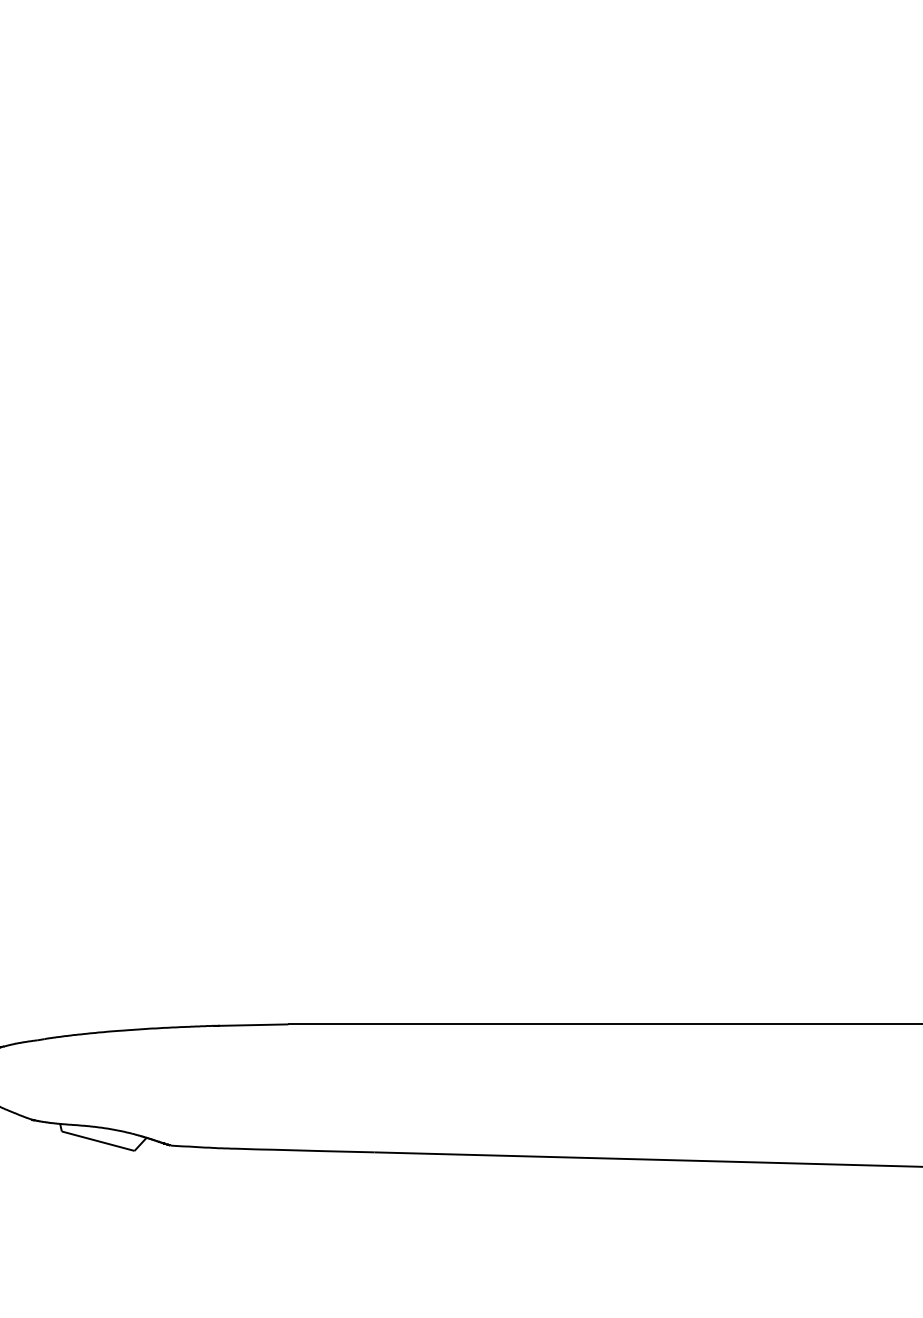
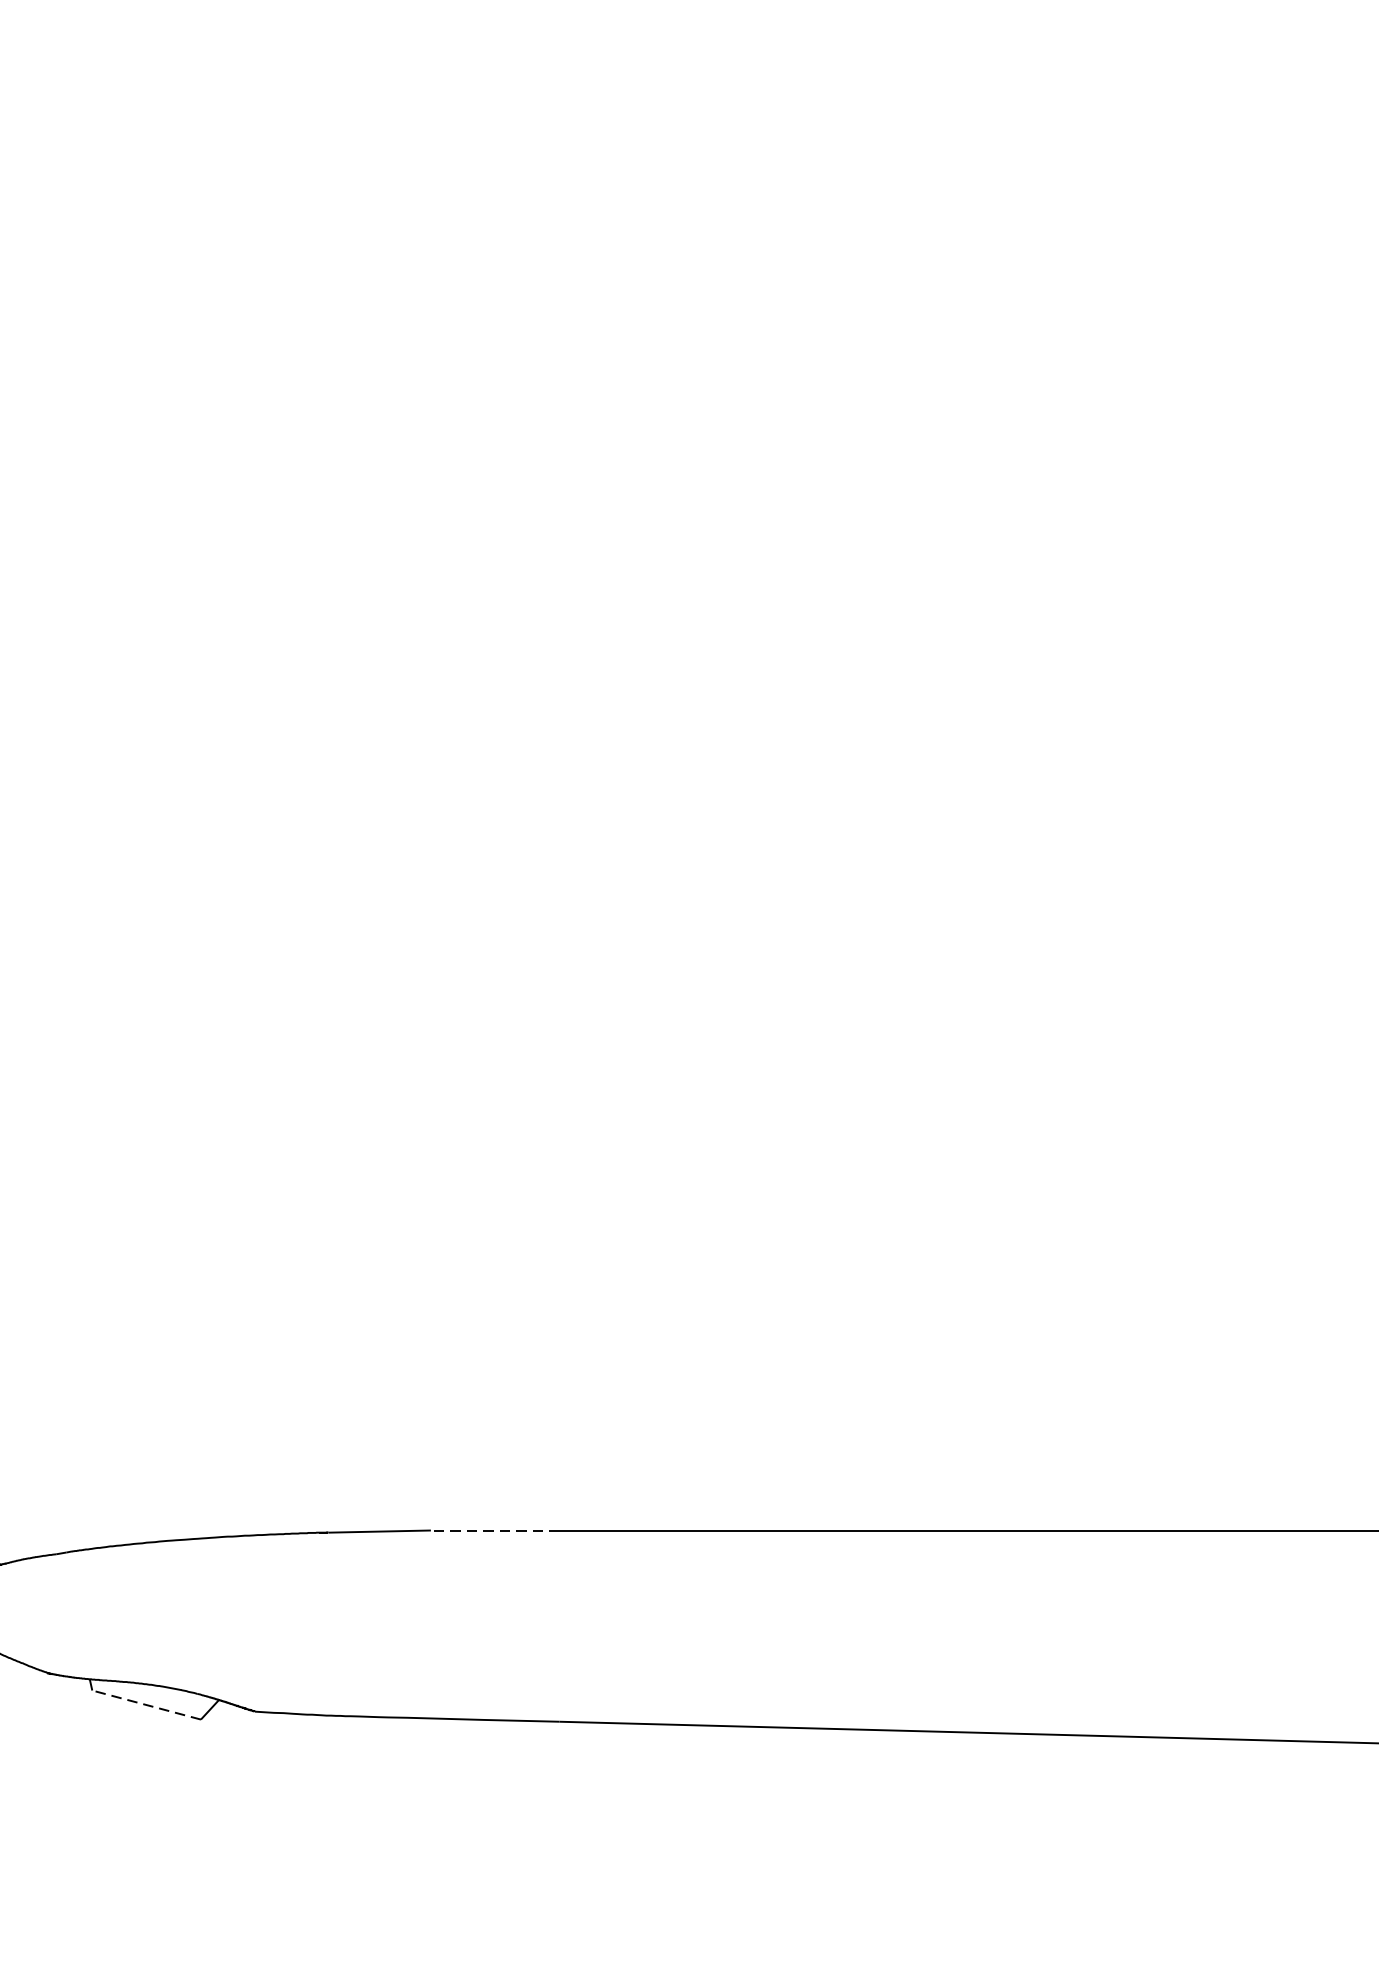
line: (330, 1024) -> (493, 1530), solid -> dashed
line: (98, 1141) -> (147, 1705), solid -> dashed

